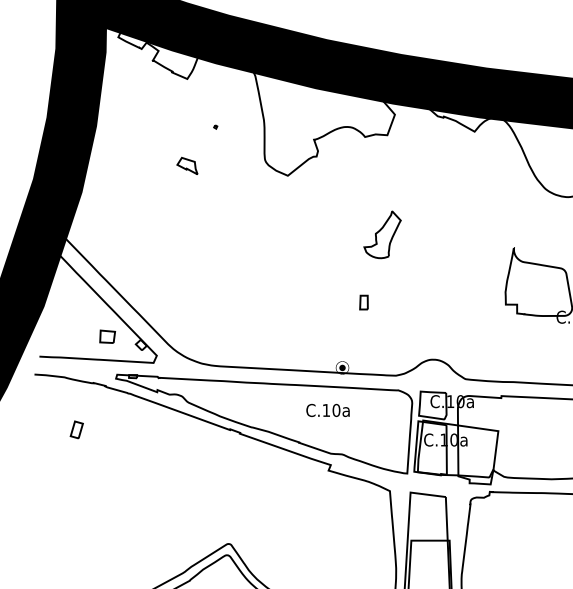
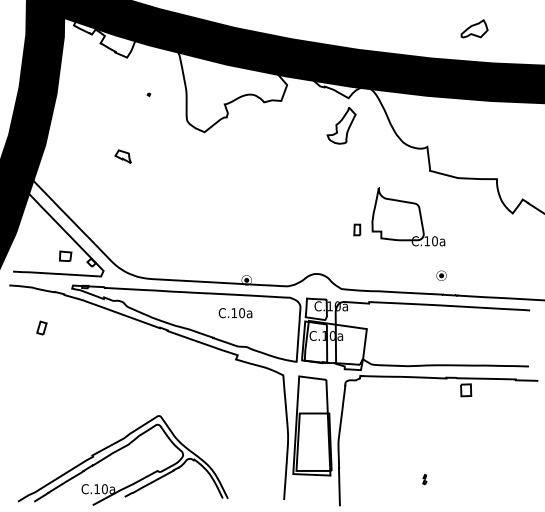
part: (186, 165) -> (122, 156), moved
part: (382, 234) -> (341, 125), moved
part: (364, 301) -> (357, 229), moved

